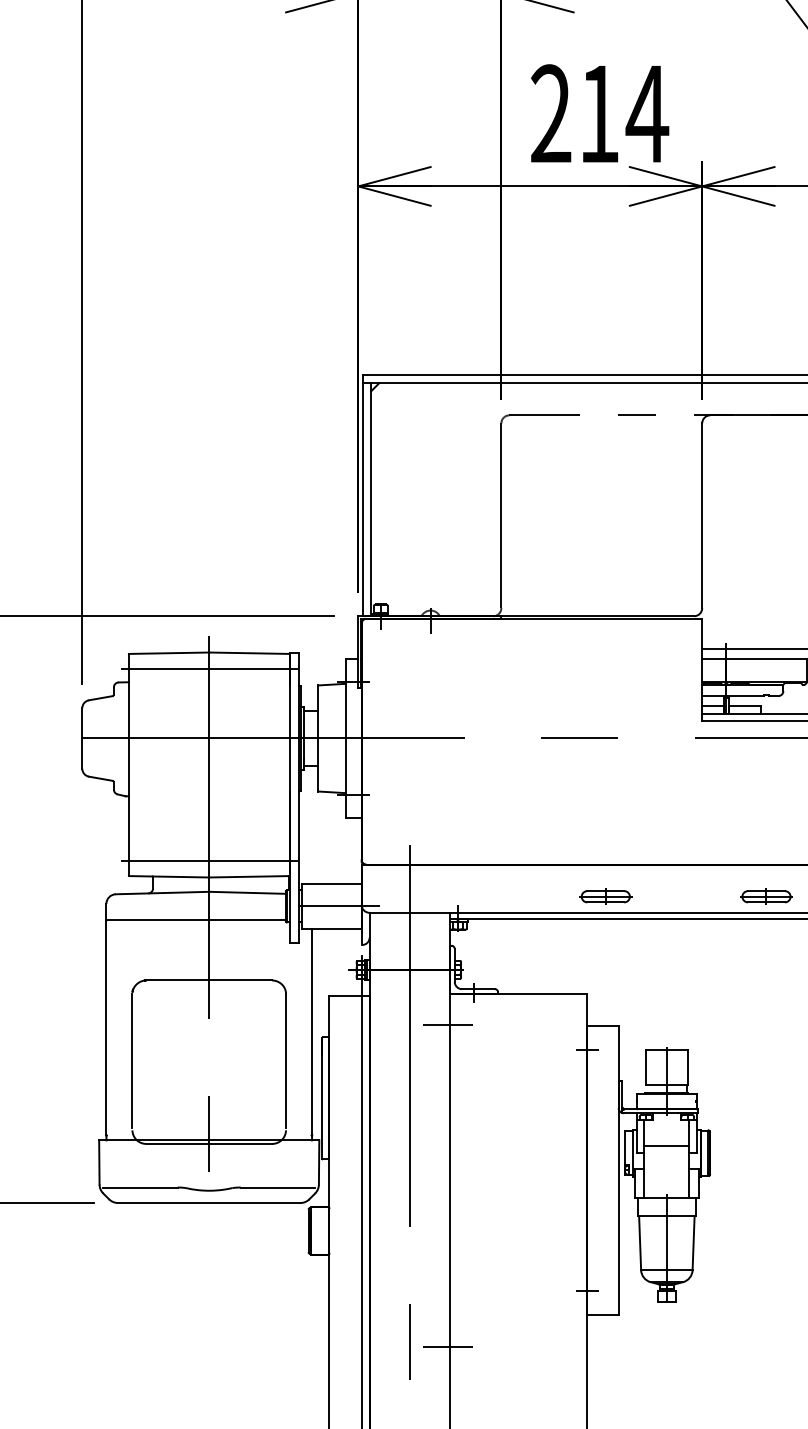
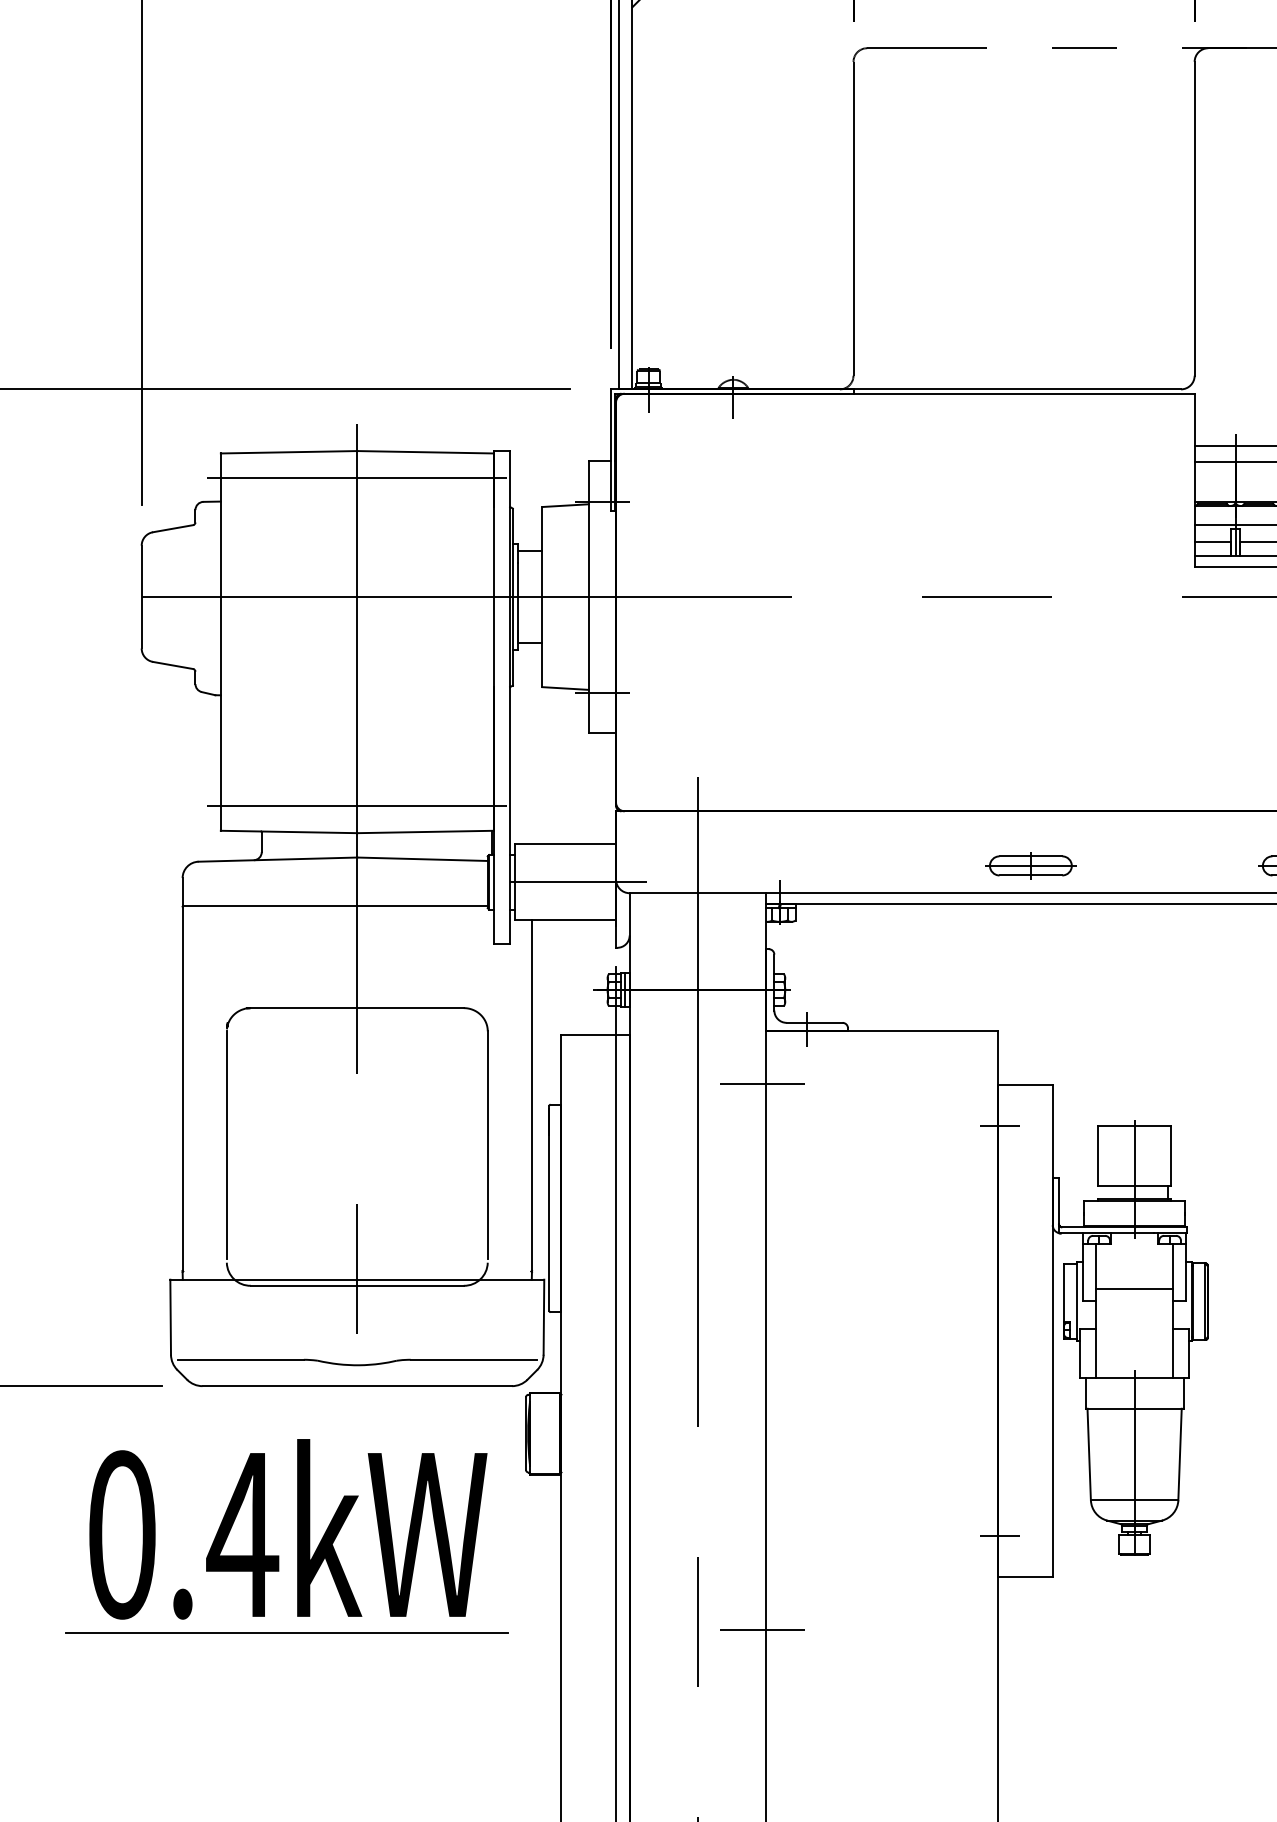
part: (167, 1291) -> (286, 1536), added

